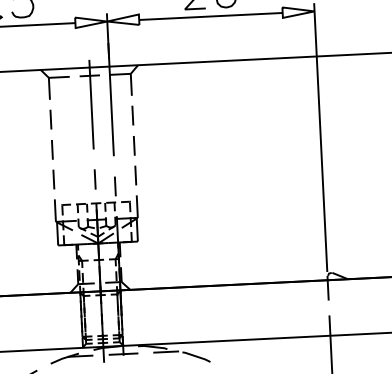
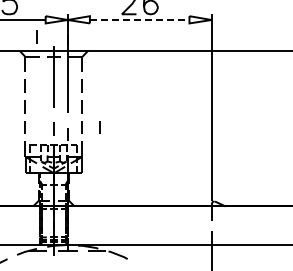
line: (210, 17) -> (139, 20), solid -> dashed
line: (63, 47) -> (36, 36), added
line: (160, 174) -> (99, 127), added

